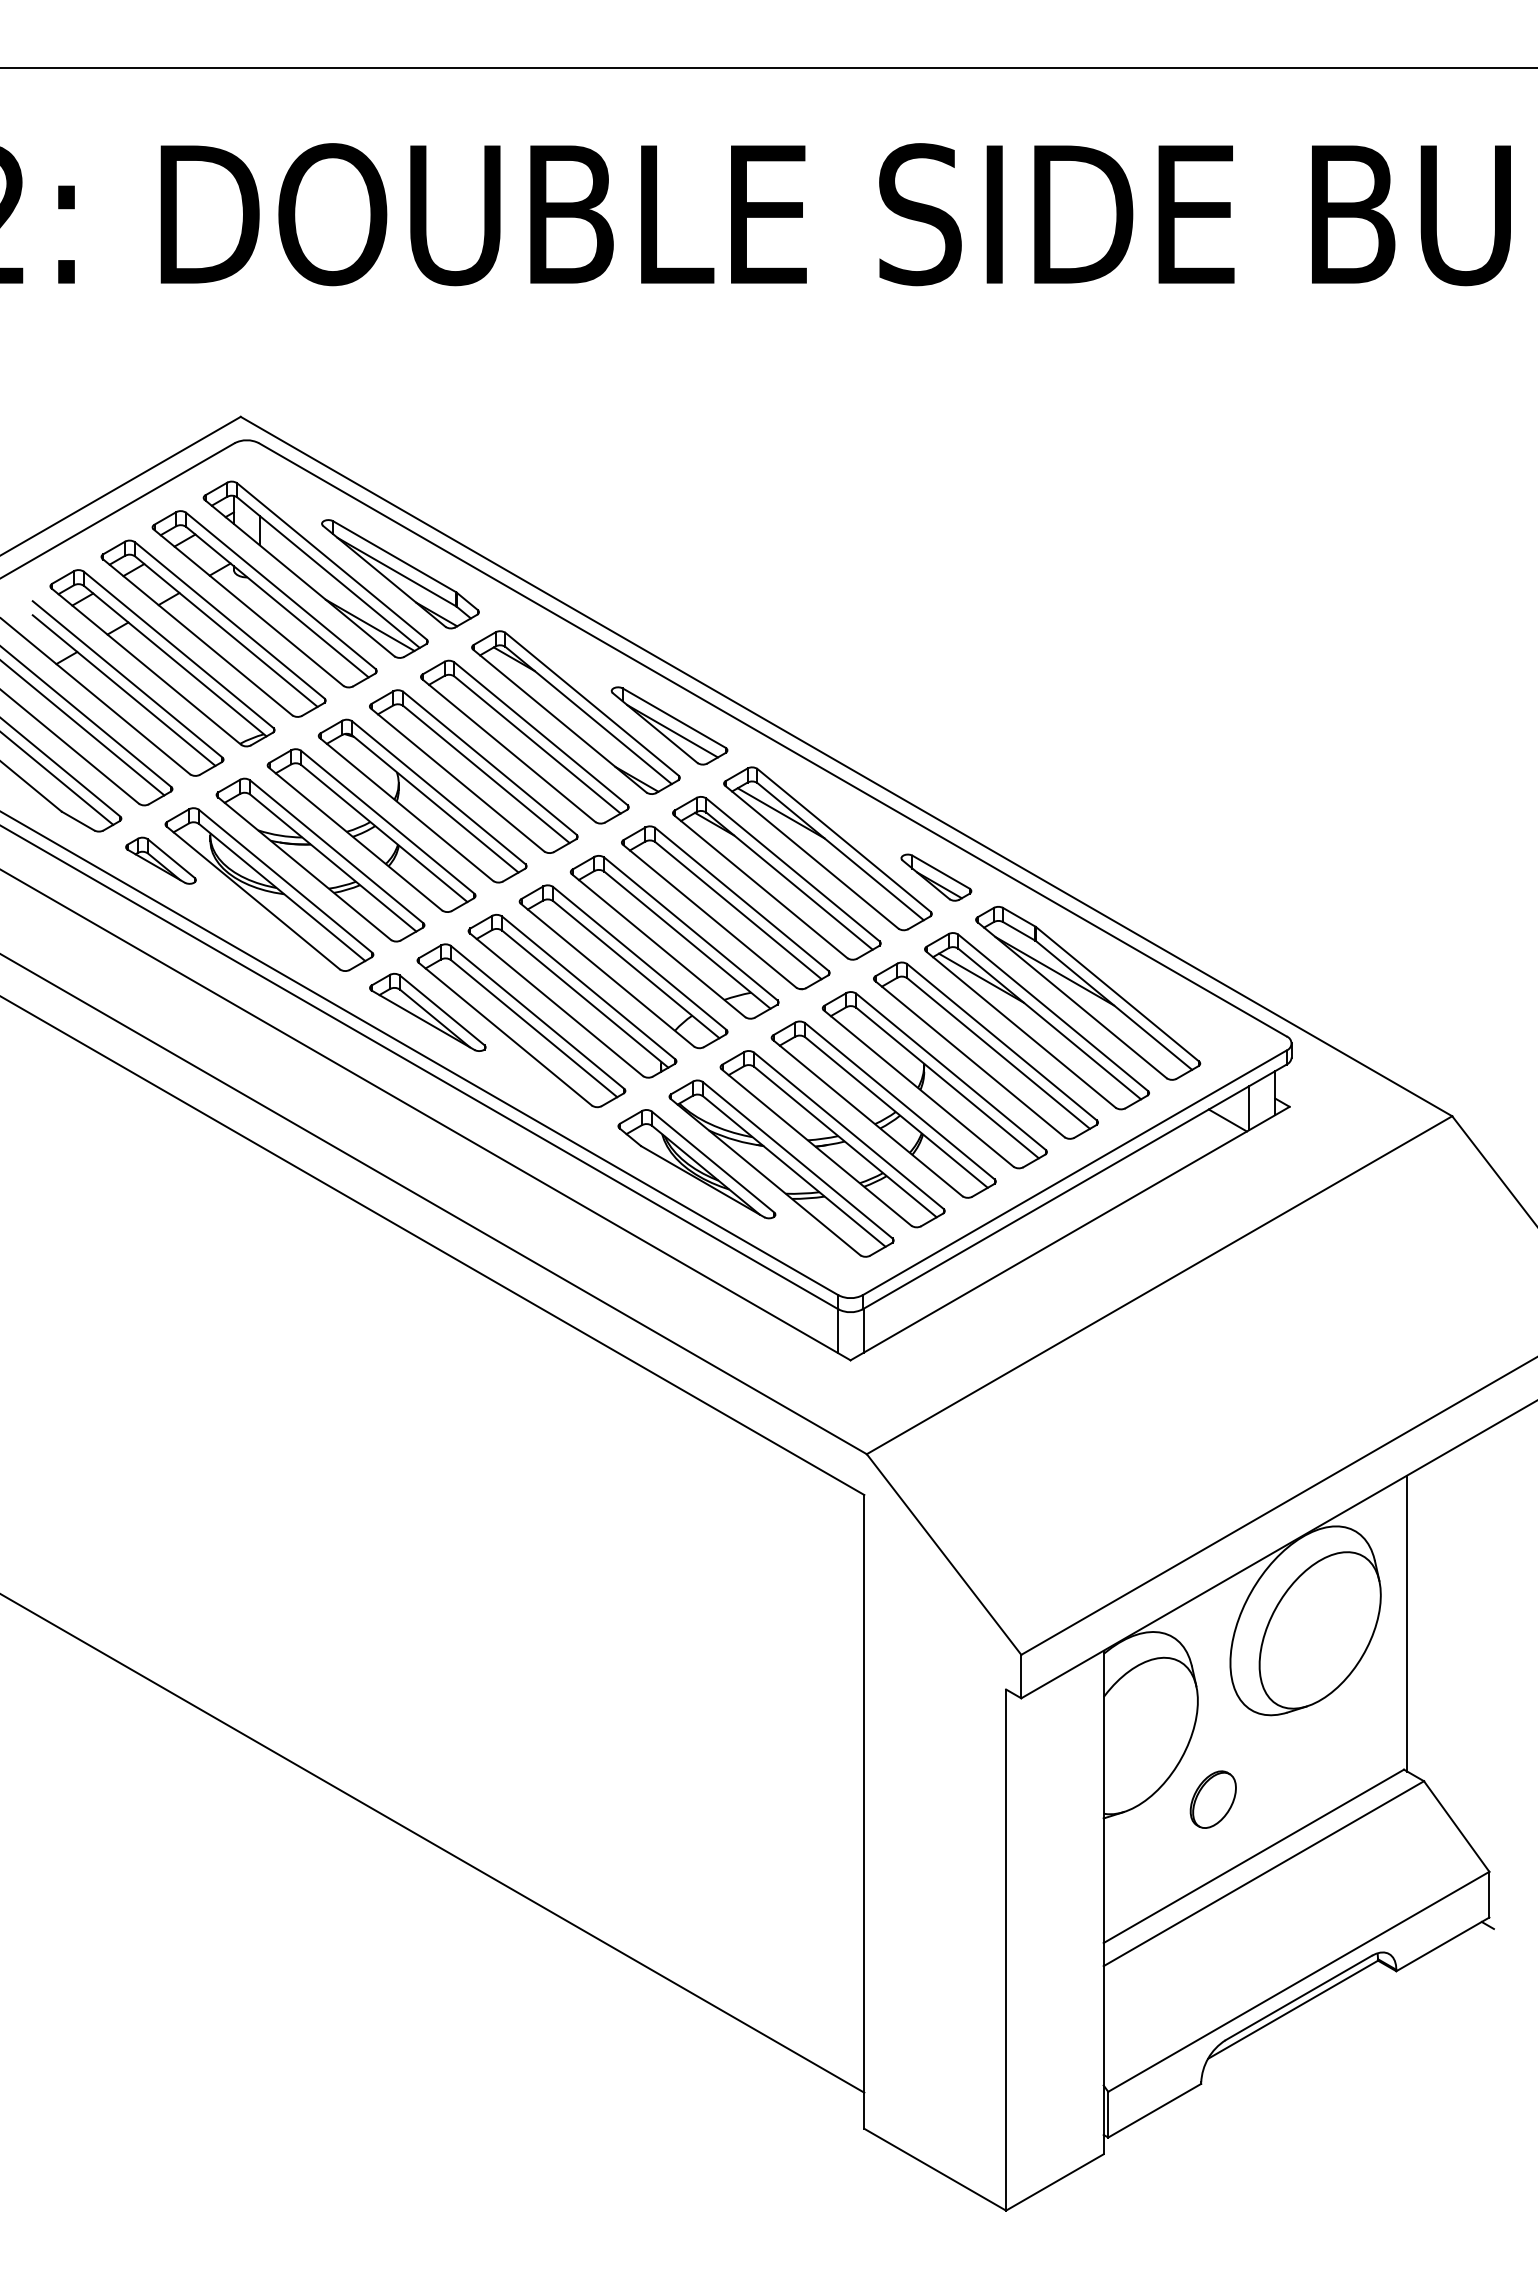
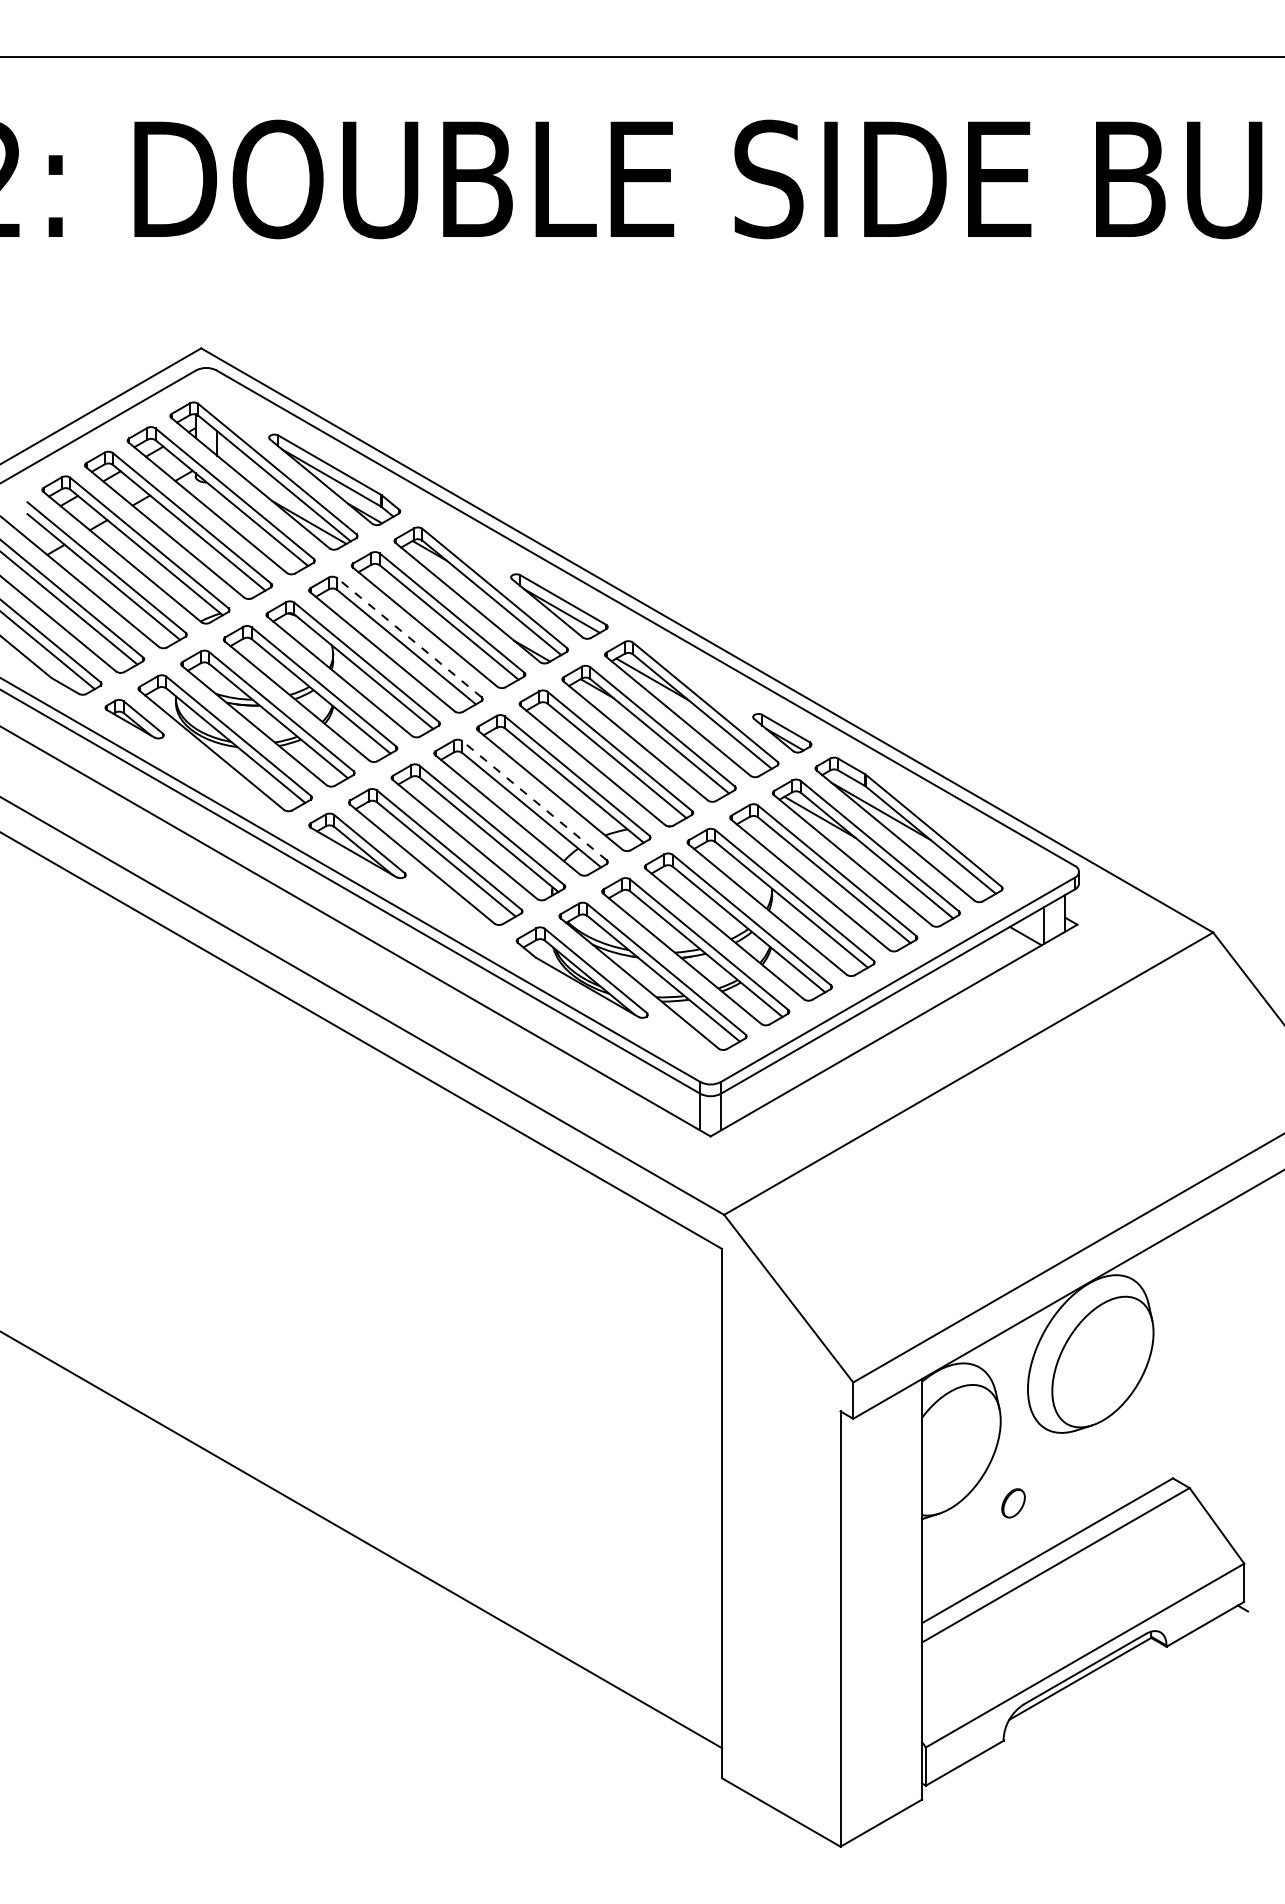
line: (489, 762) -> (409, 637), solid -> dashed
line: (639, 958) -> (534, 800), solid -> dashed
line: (1407, 1623) -> (1175, 1356), removed
part: (1212, 1799) -> (1012, 1503), size x0.6

